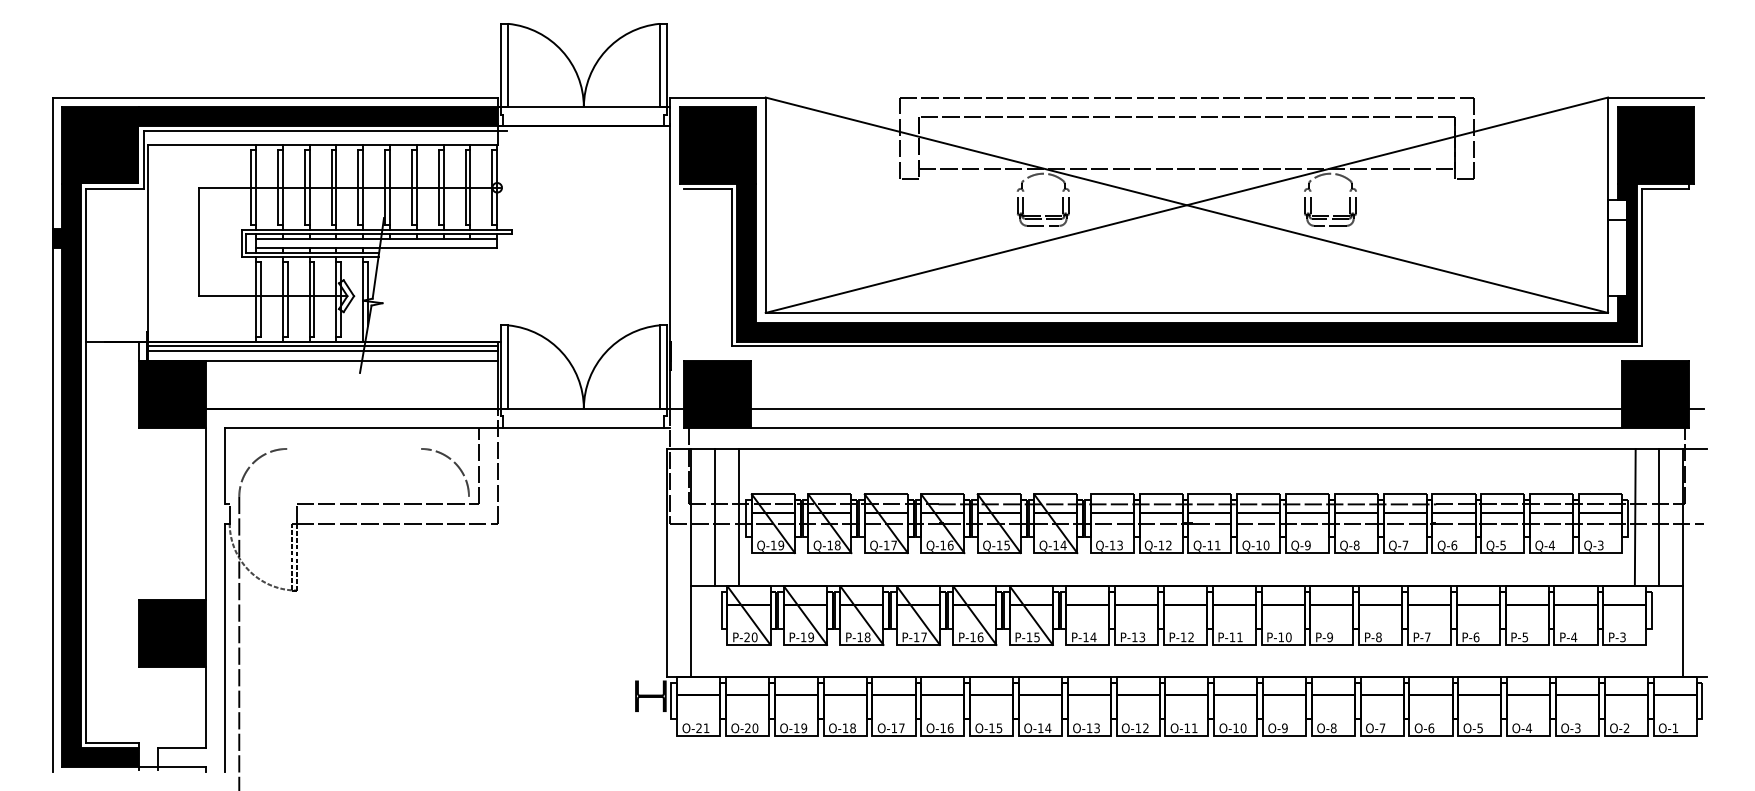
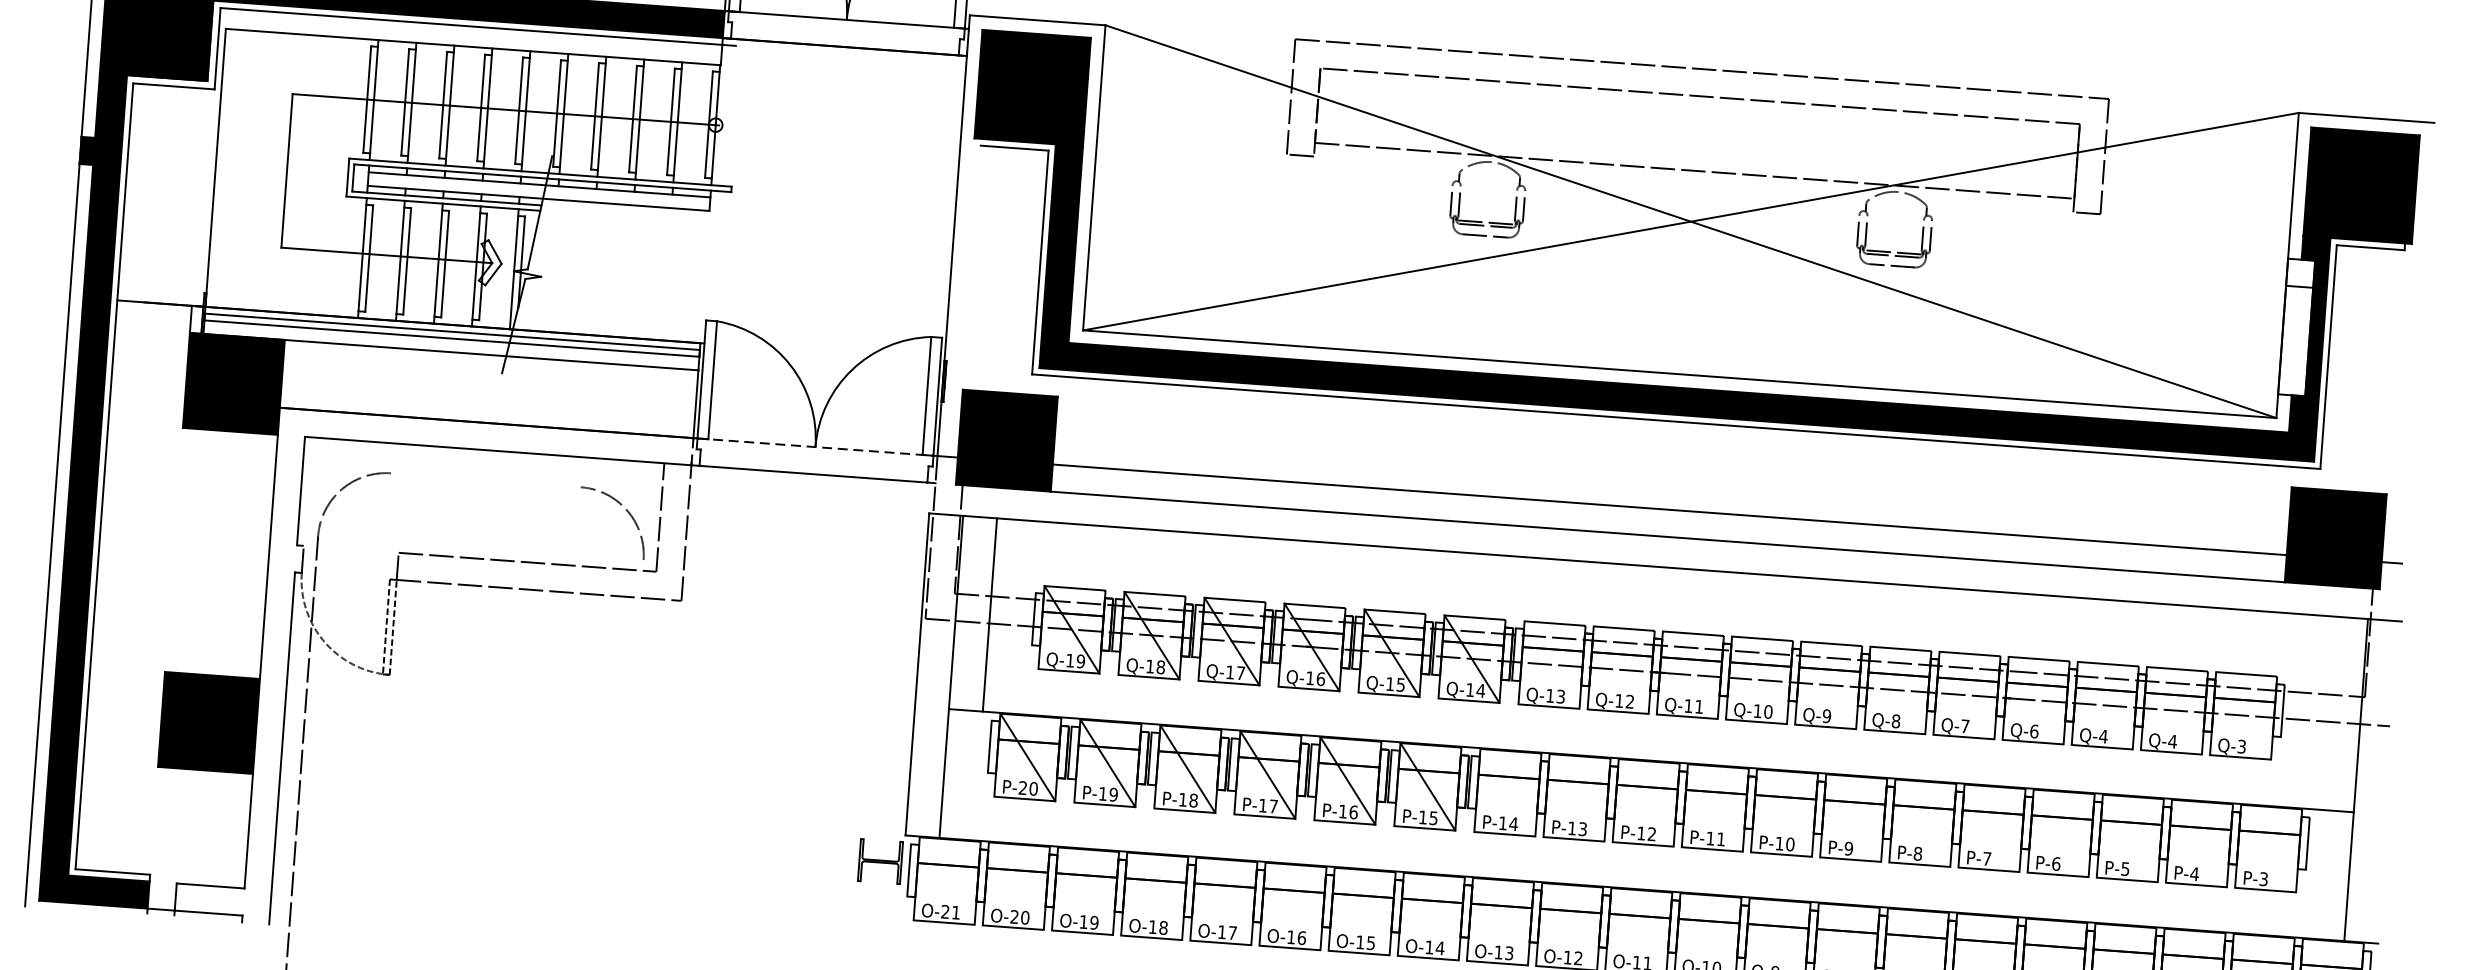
line: (584, 408) -> (816, 446), solid -> dashed
line: (738, 517) -> (1023, 617), removed
line: (1634, 517) -> (2292, 710), removed
line: (1658, 517) -> (2326, 713), removed
text: (1503, 545) -> (2104, 736), Q-5 -> Q-4

